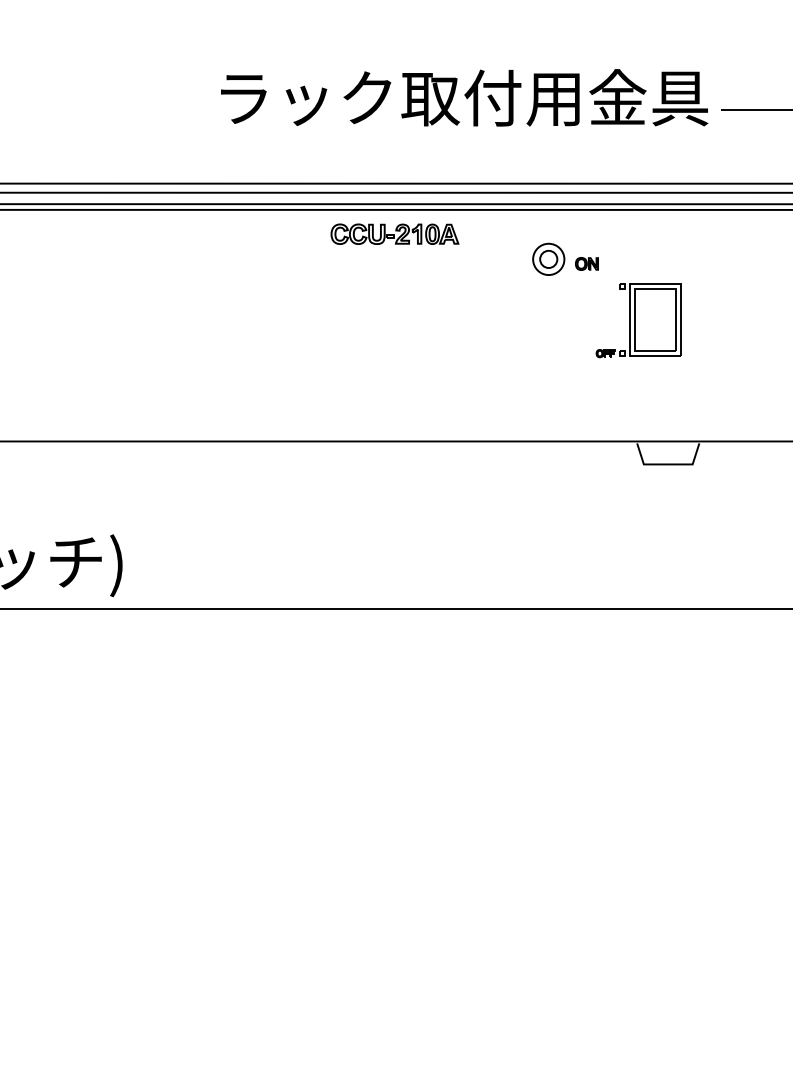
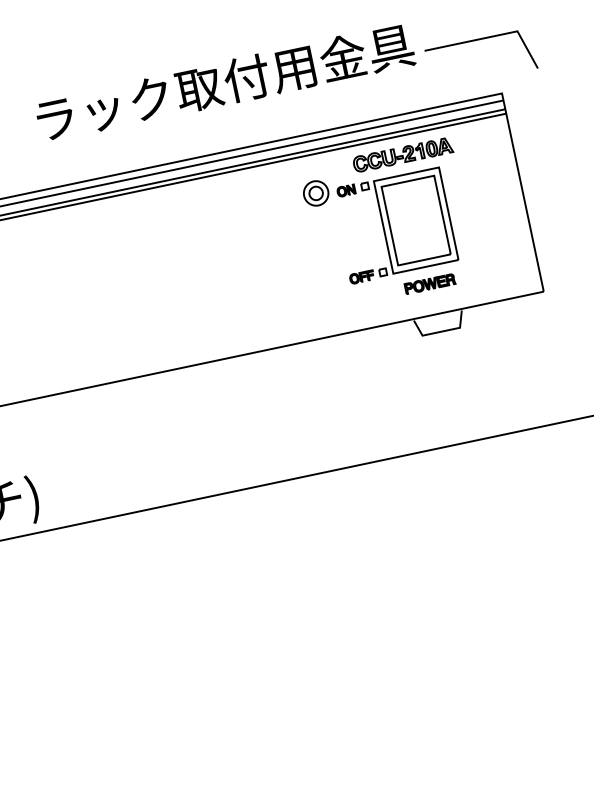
part: (394, 233) -> (402, 154), moved
part: (638, 320) -> (395, 225), size x1.67
part: (666, 401) -> (429, 283), added

